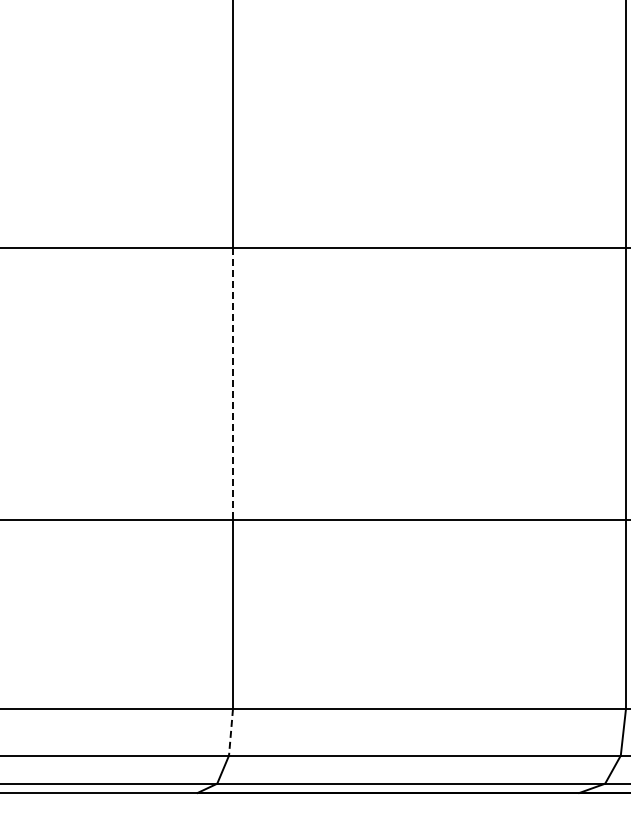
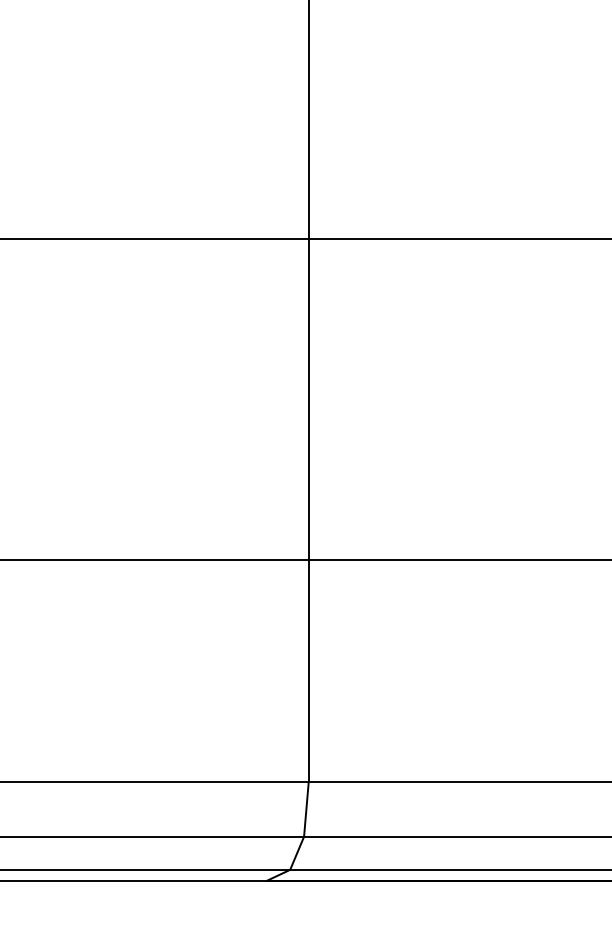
line: (233, 384) -> (309, 399), dashed -> solid
line: (230, 732) -> (305, 809), dashed -> solid

